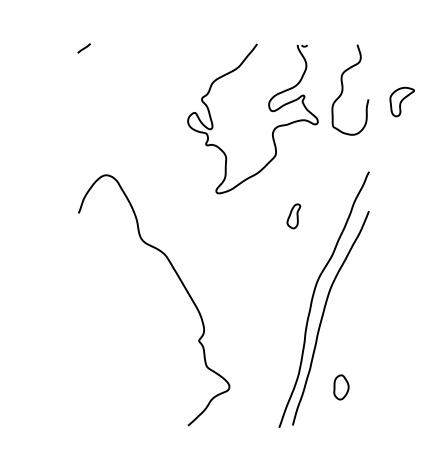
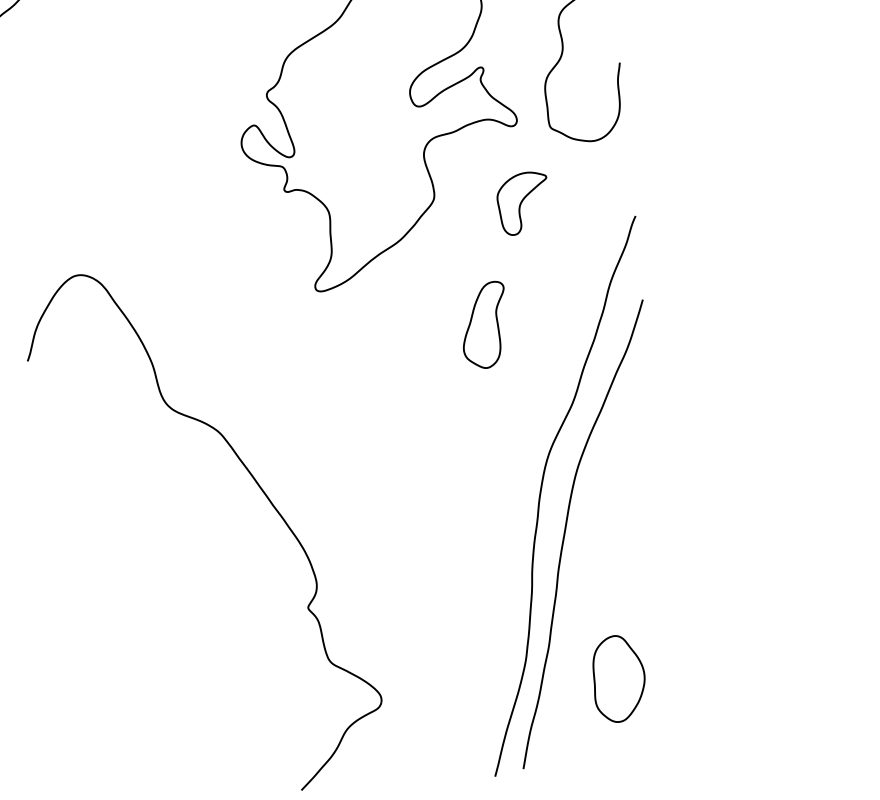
part: (401, 101) -> (521, 202), moved
part: (293, 216) -> (483, 325), size x1.67
part: (341, 387) -> (619, 678), size x1.67

